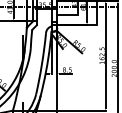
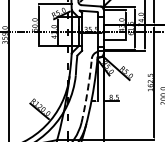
arc: (41, 64) -> (87, 91), solid -> dashed

